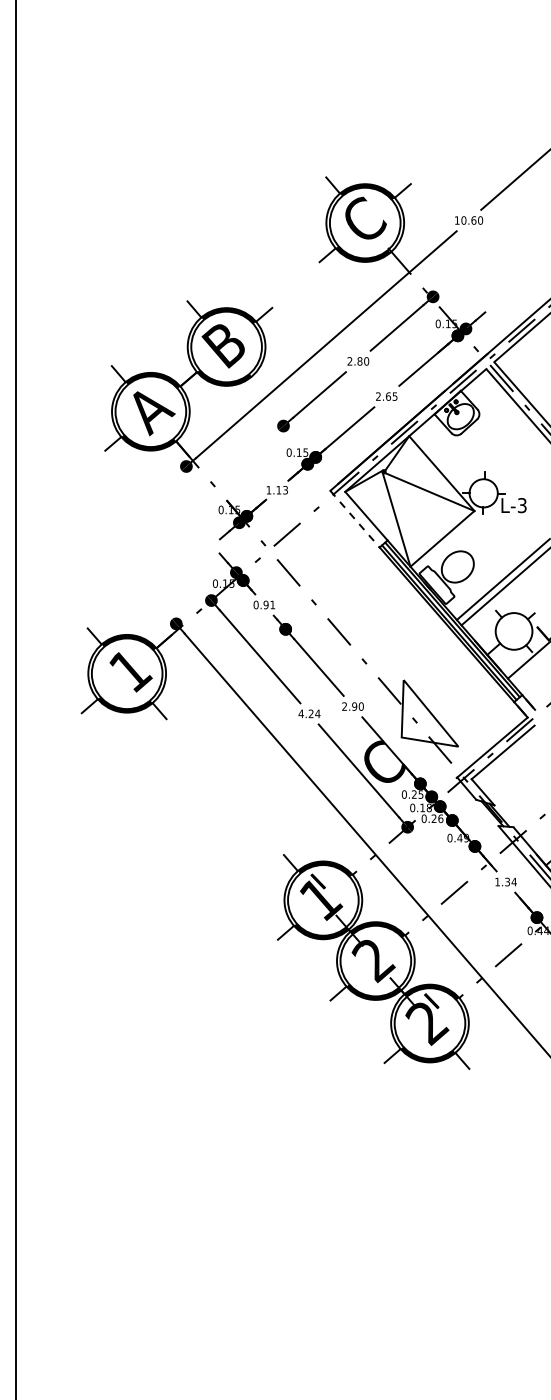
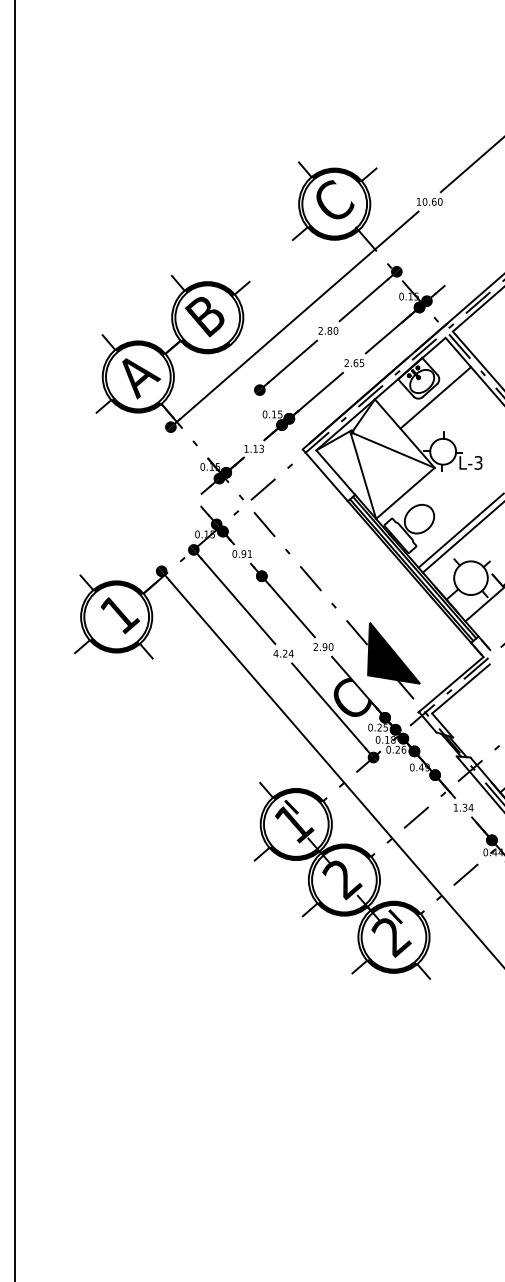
line: (475, 434) -> (435, 397), added
line: (355, 519) -> (325, 475), dashed -> solid
fill: (430, 712) -> (394, 652), added

